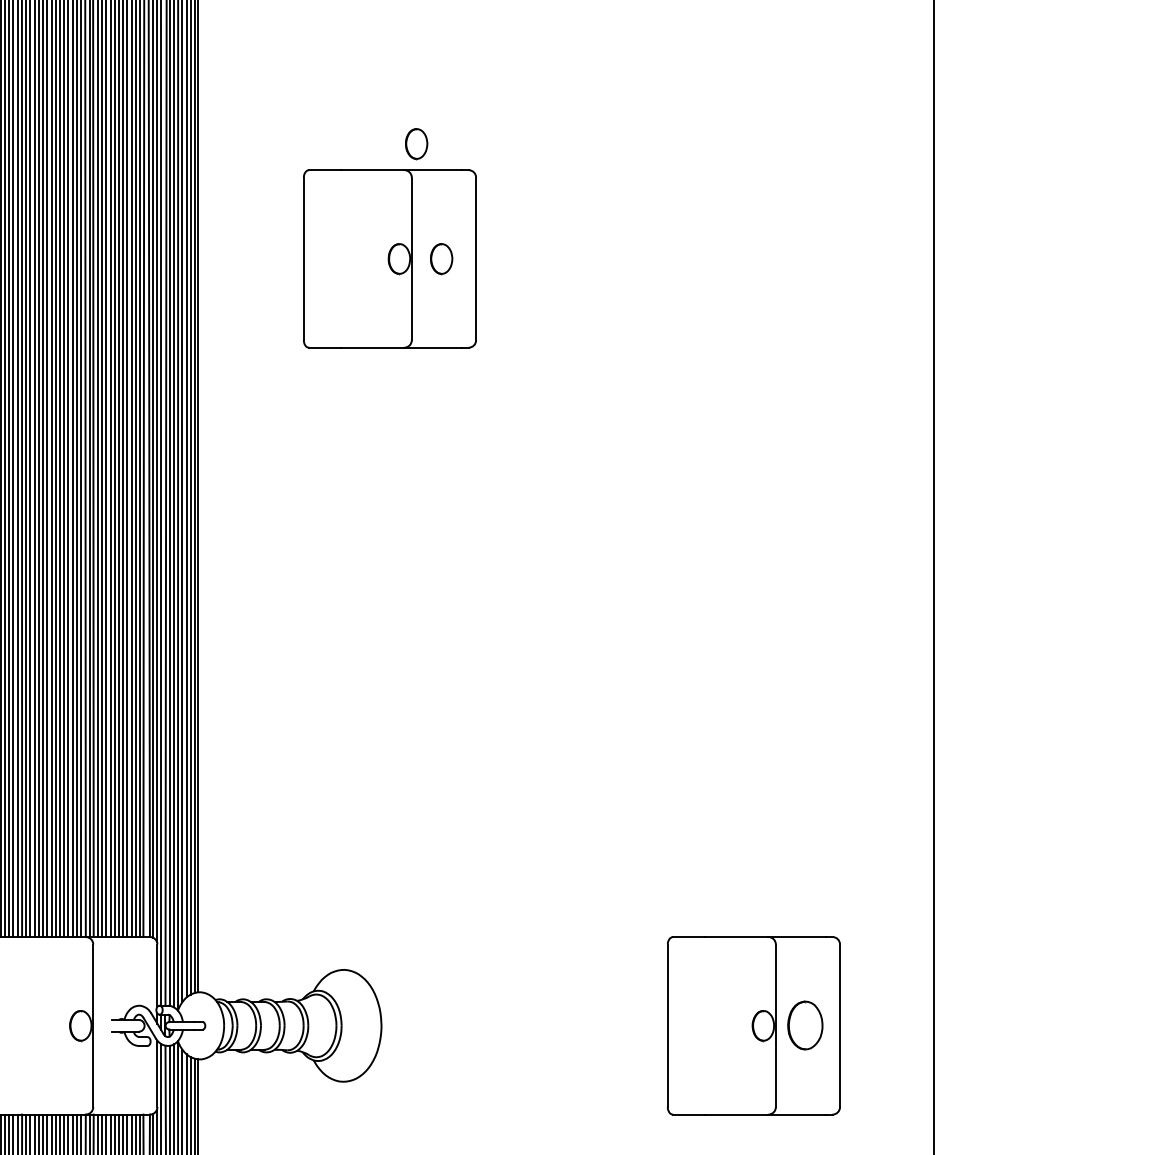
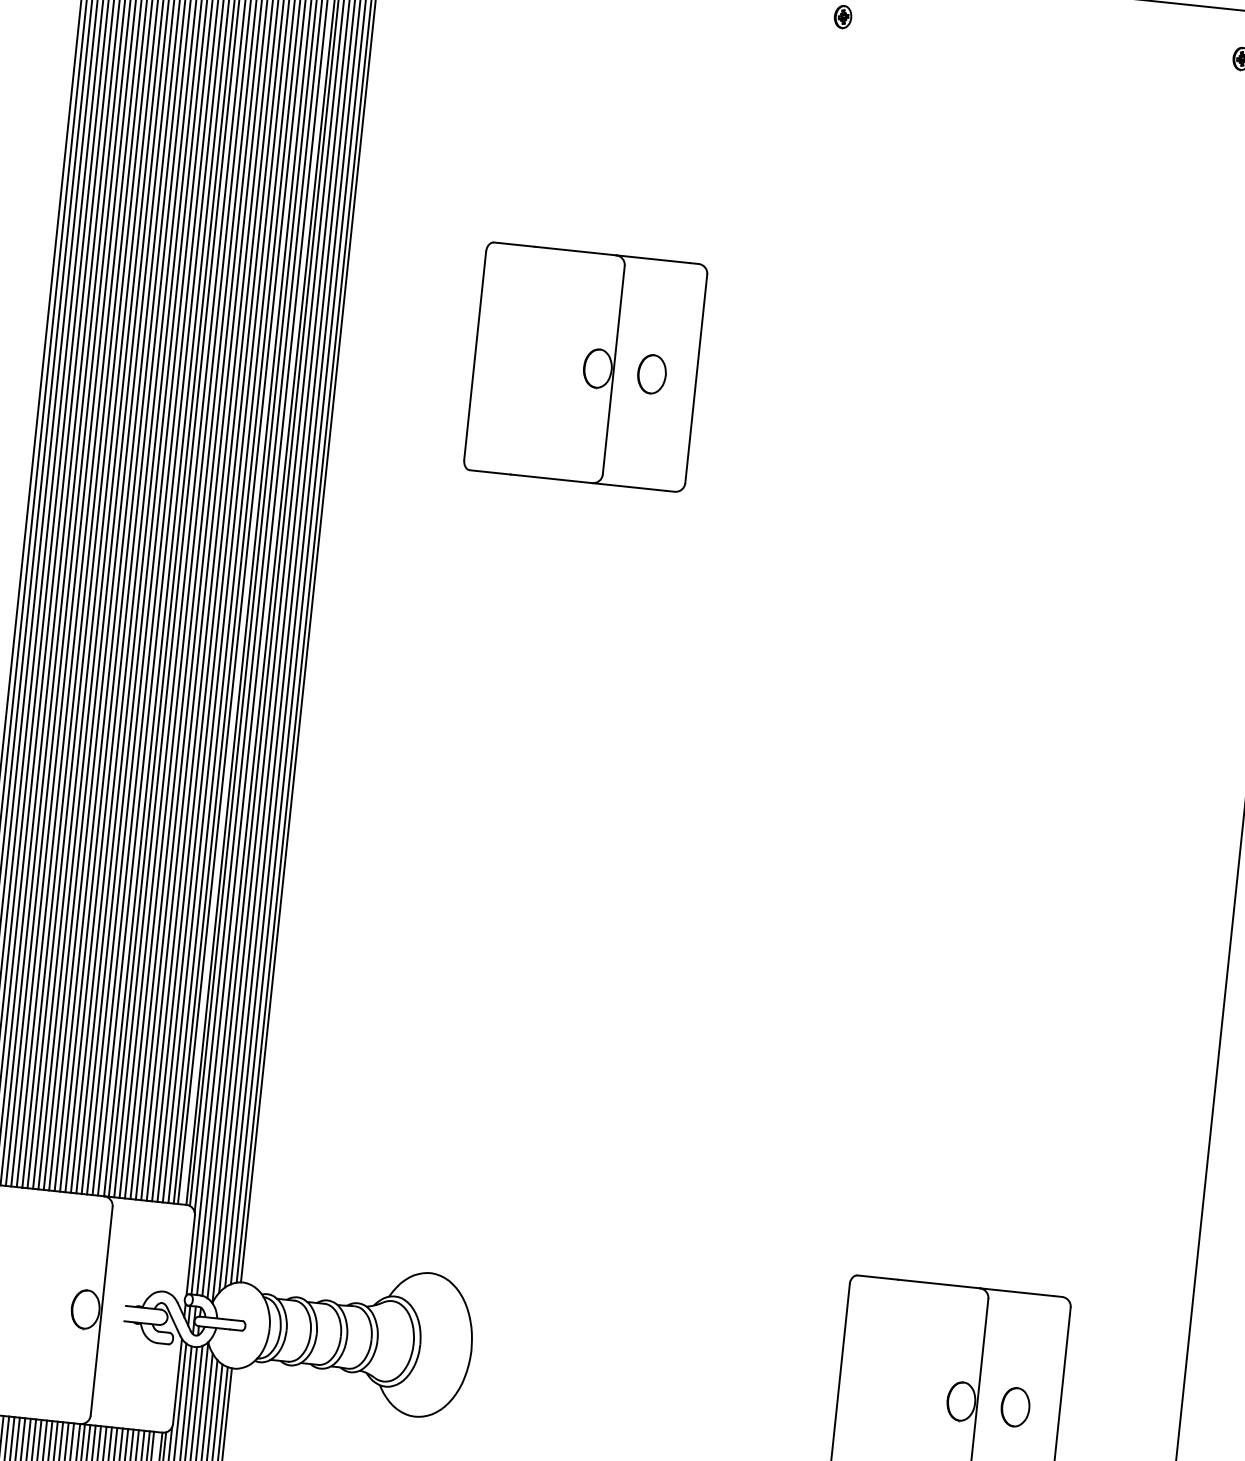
part: (416, 144) -> (635, 224), removed
part: (805, 1026) -> (1015, 1408), size x0.62

